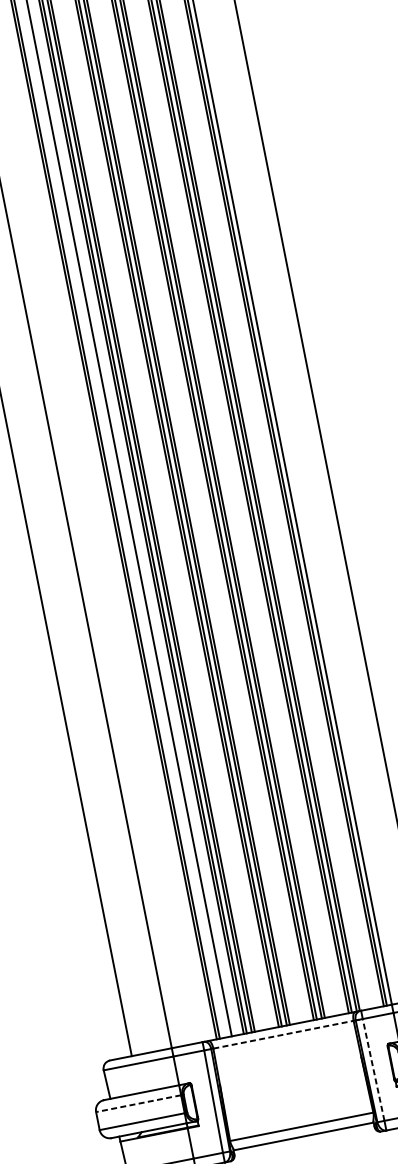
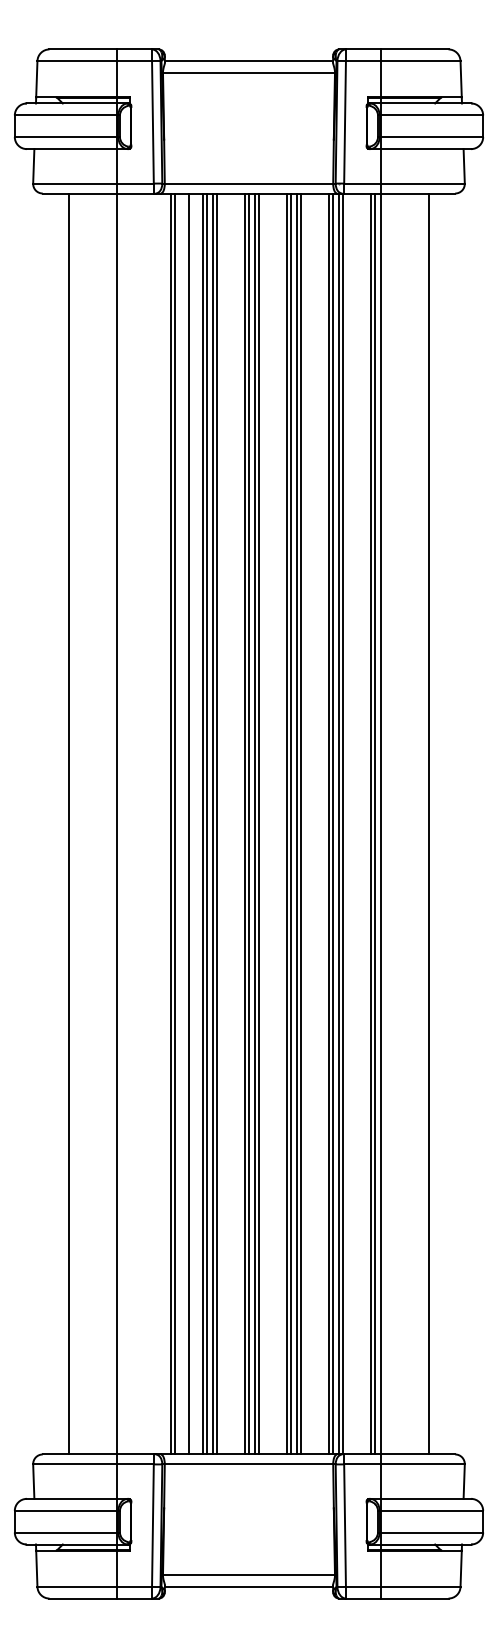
line: (283, 1034) -> (249, 1464), dashed -> solid
line: (373, 1069) -> (345, 1525), dashed -> solid
line: (138, 1103) -> (65, 1510), dashed -> solid

